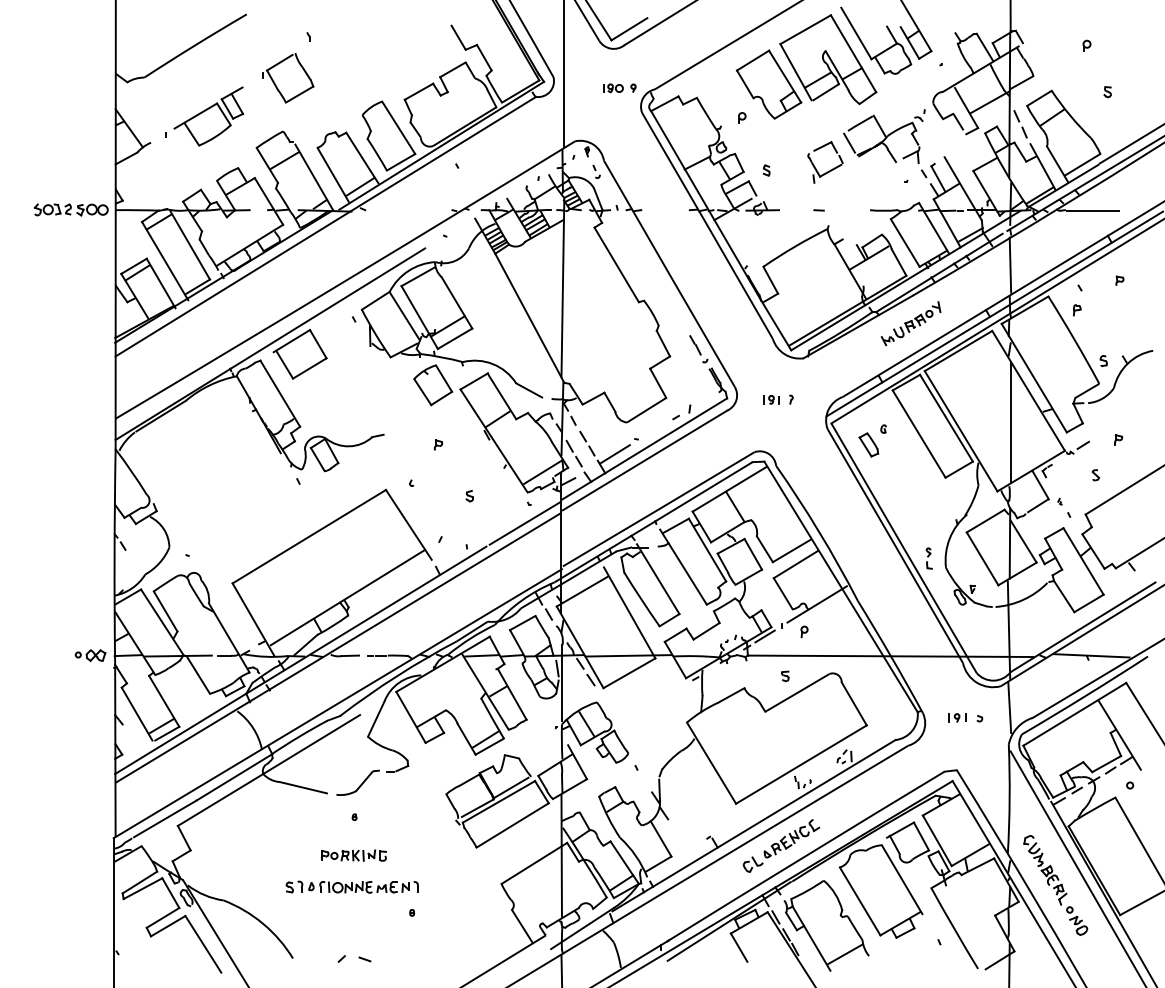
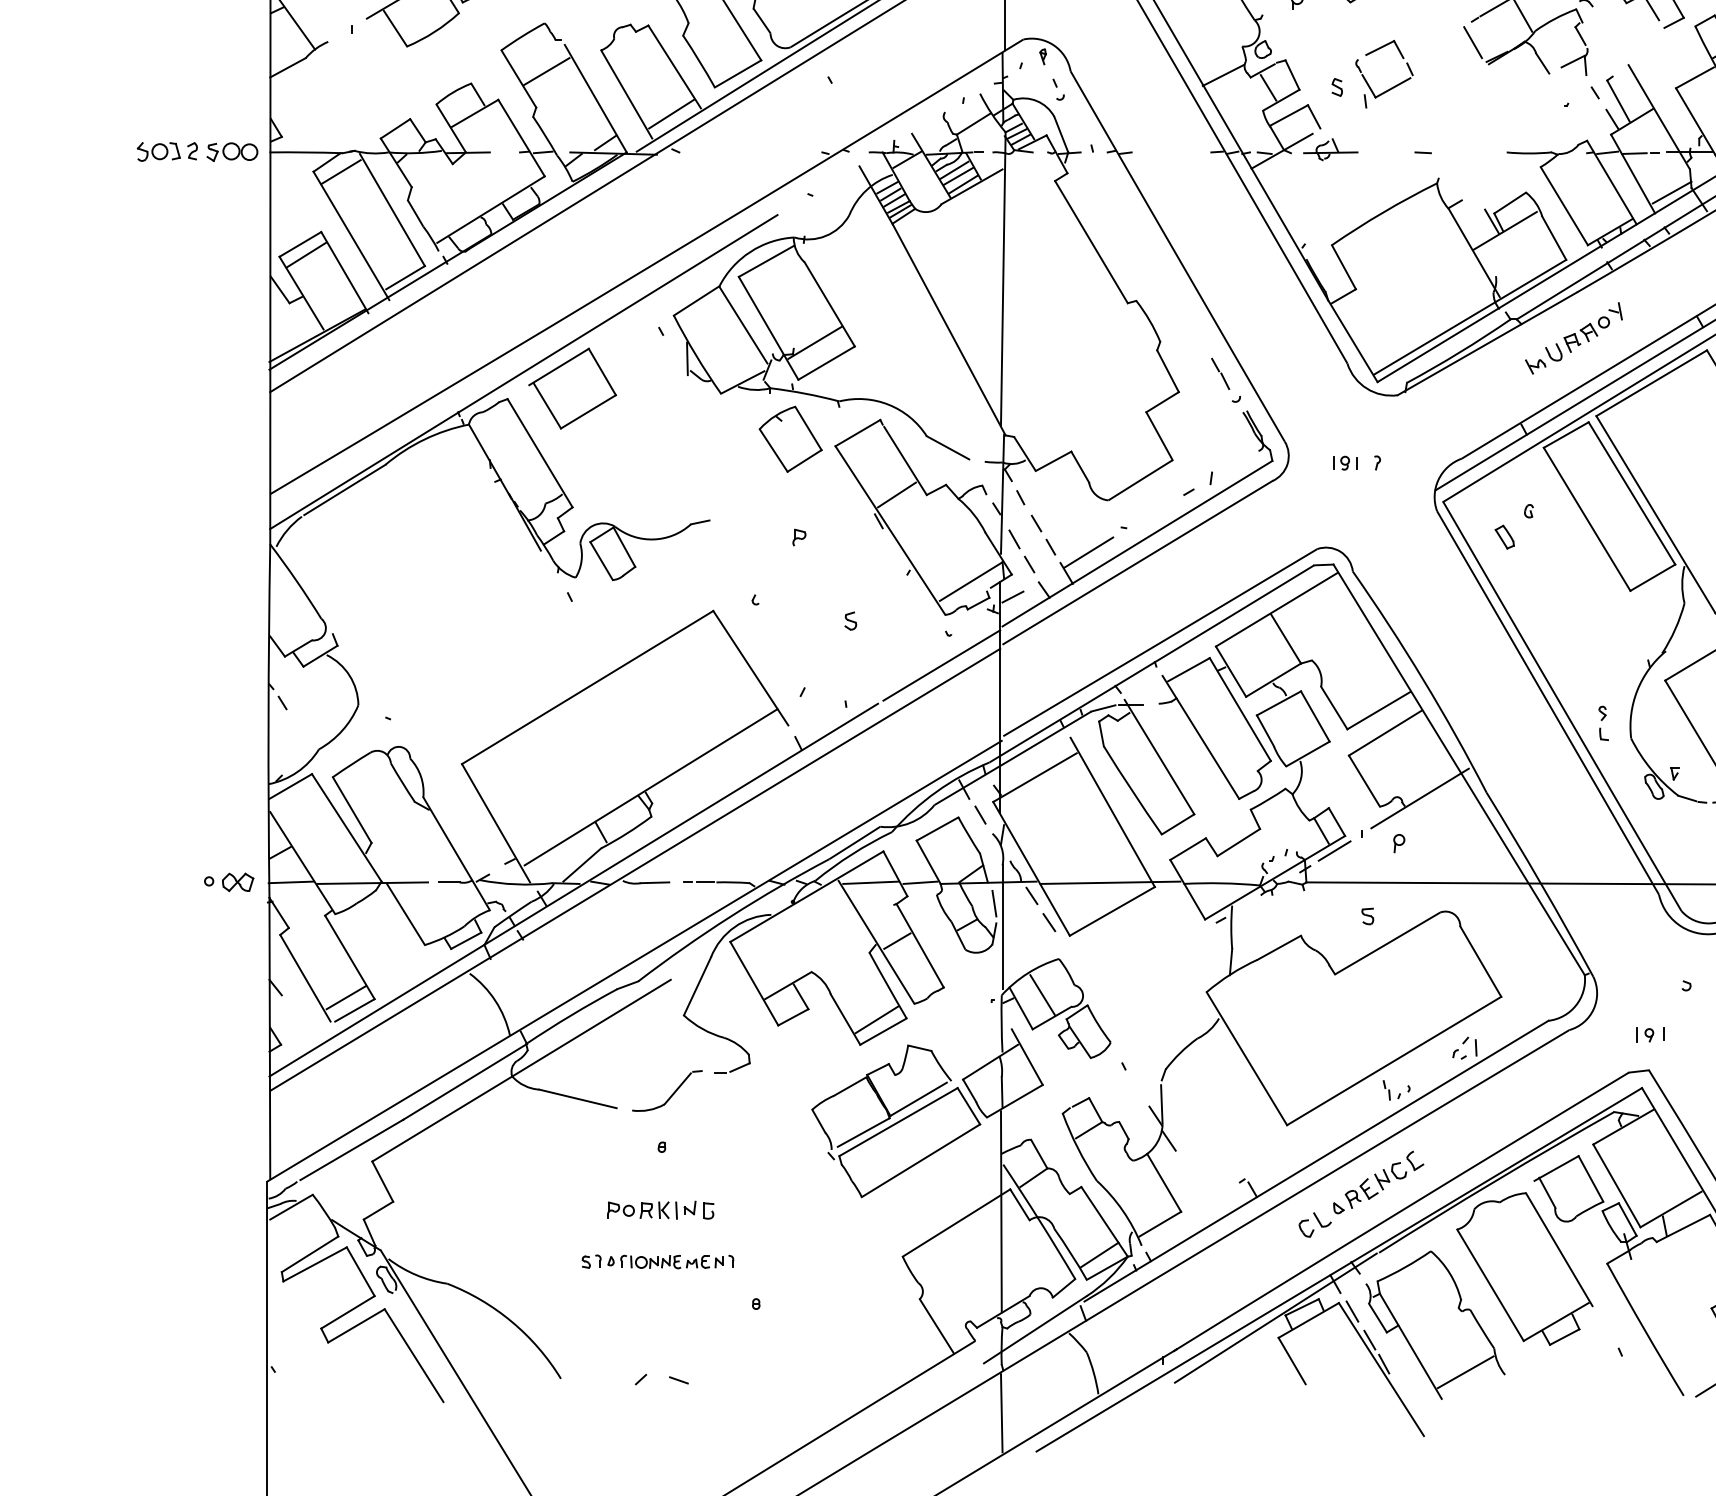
part: (828, 170) -> (1389, 87), moved
part: (868, 444) -> (1504, 536), size x0.6
part: (957, 717) -> (1649, 1034), moved
part: (351, 886) -> (656, 1260), size x0.7

